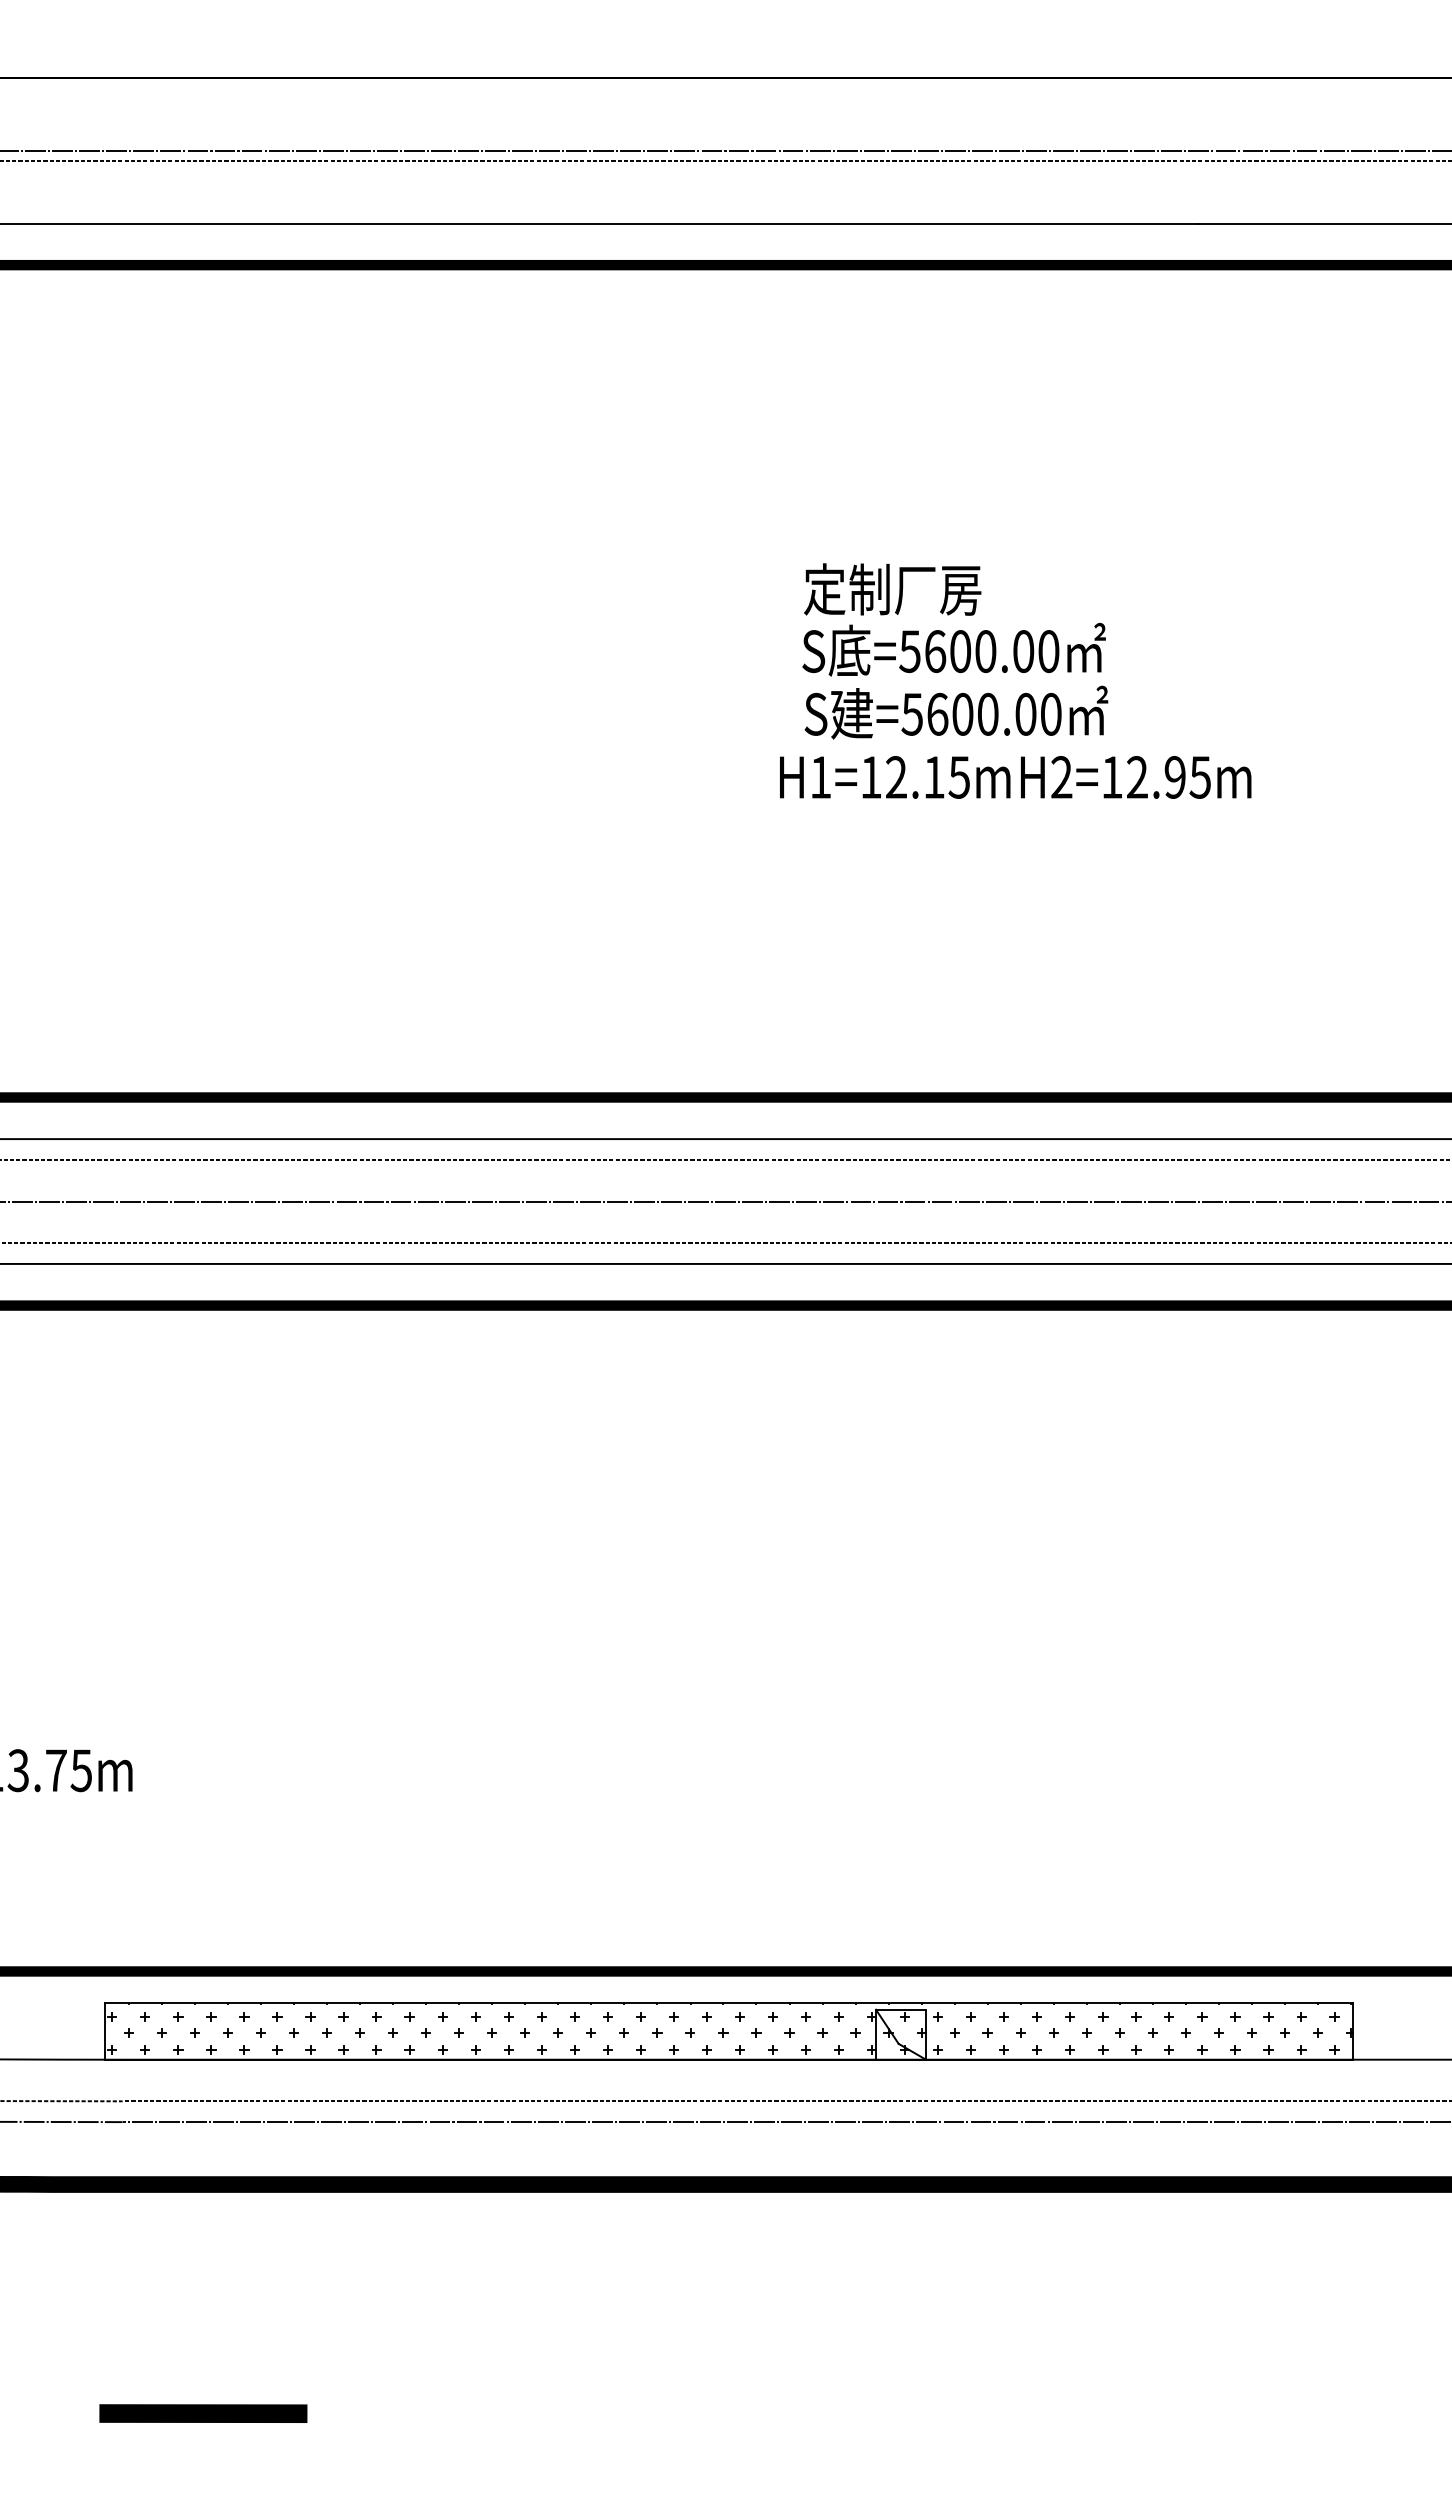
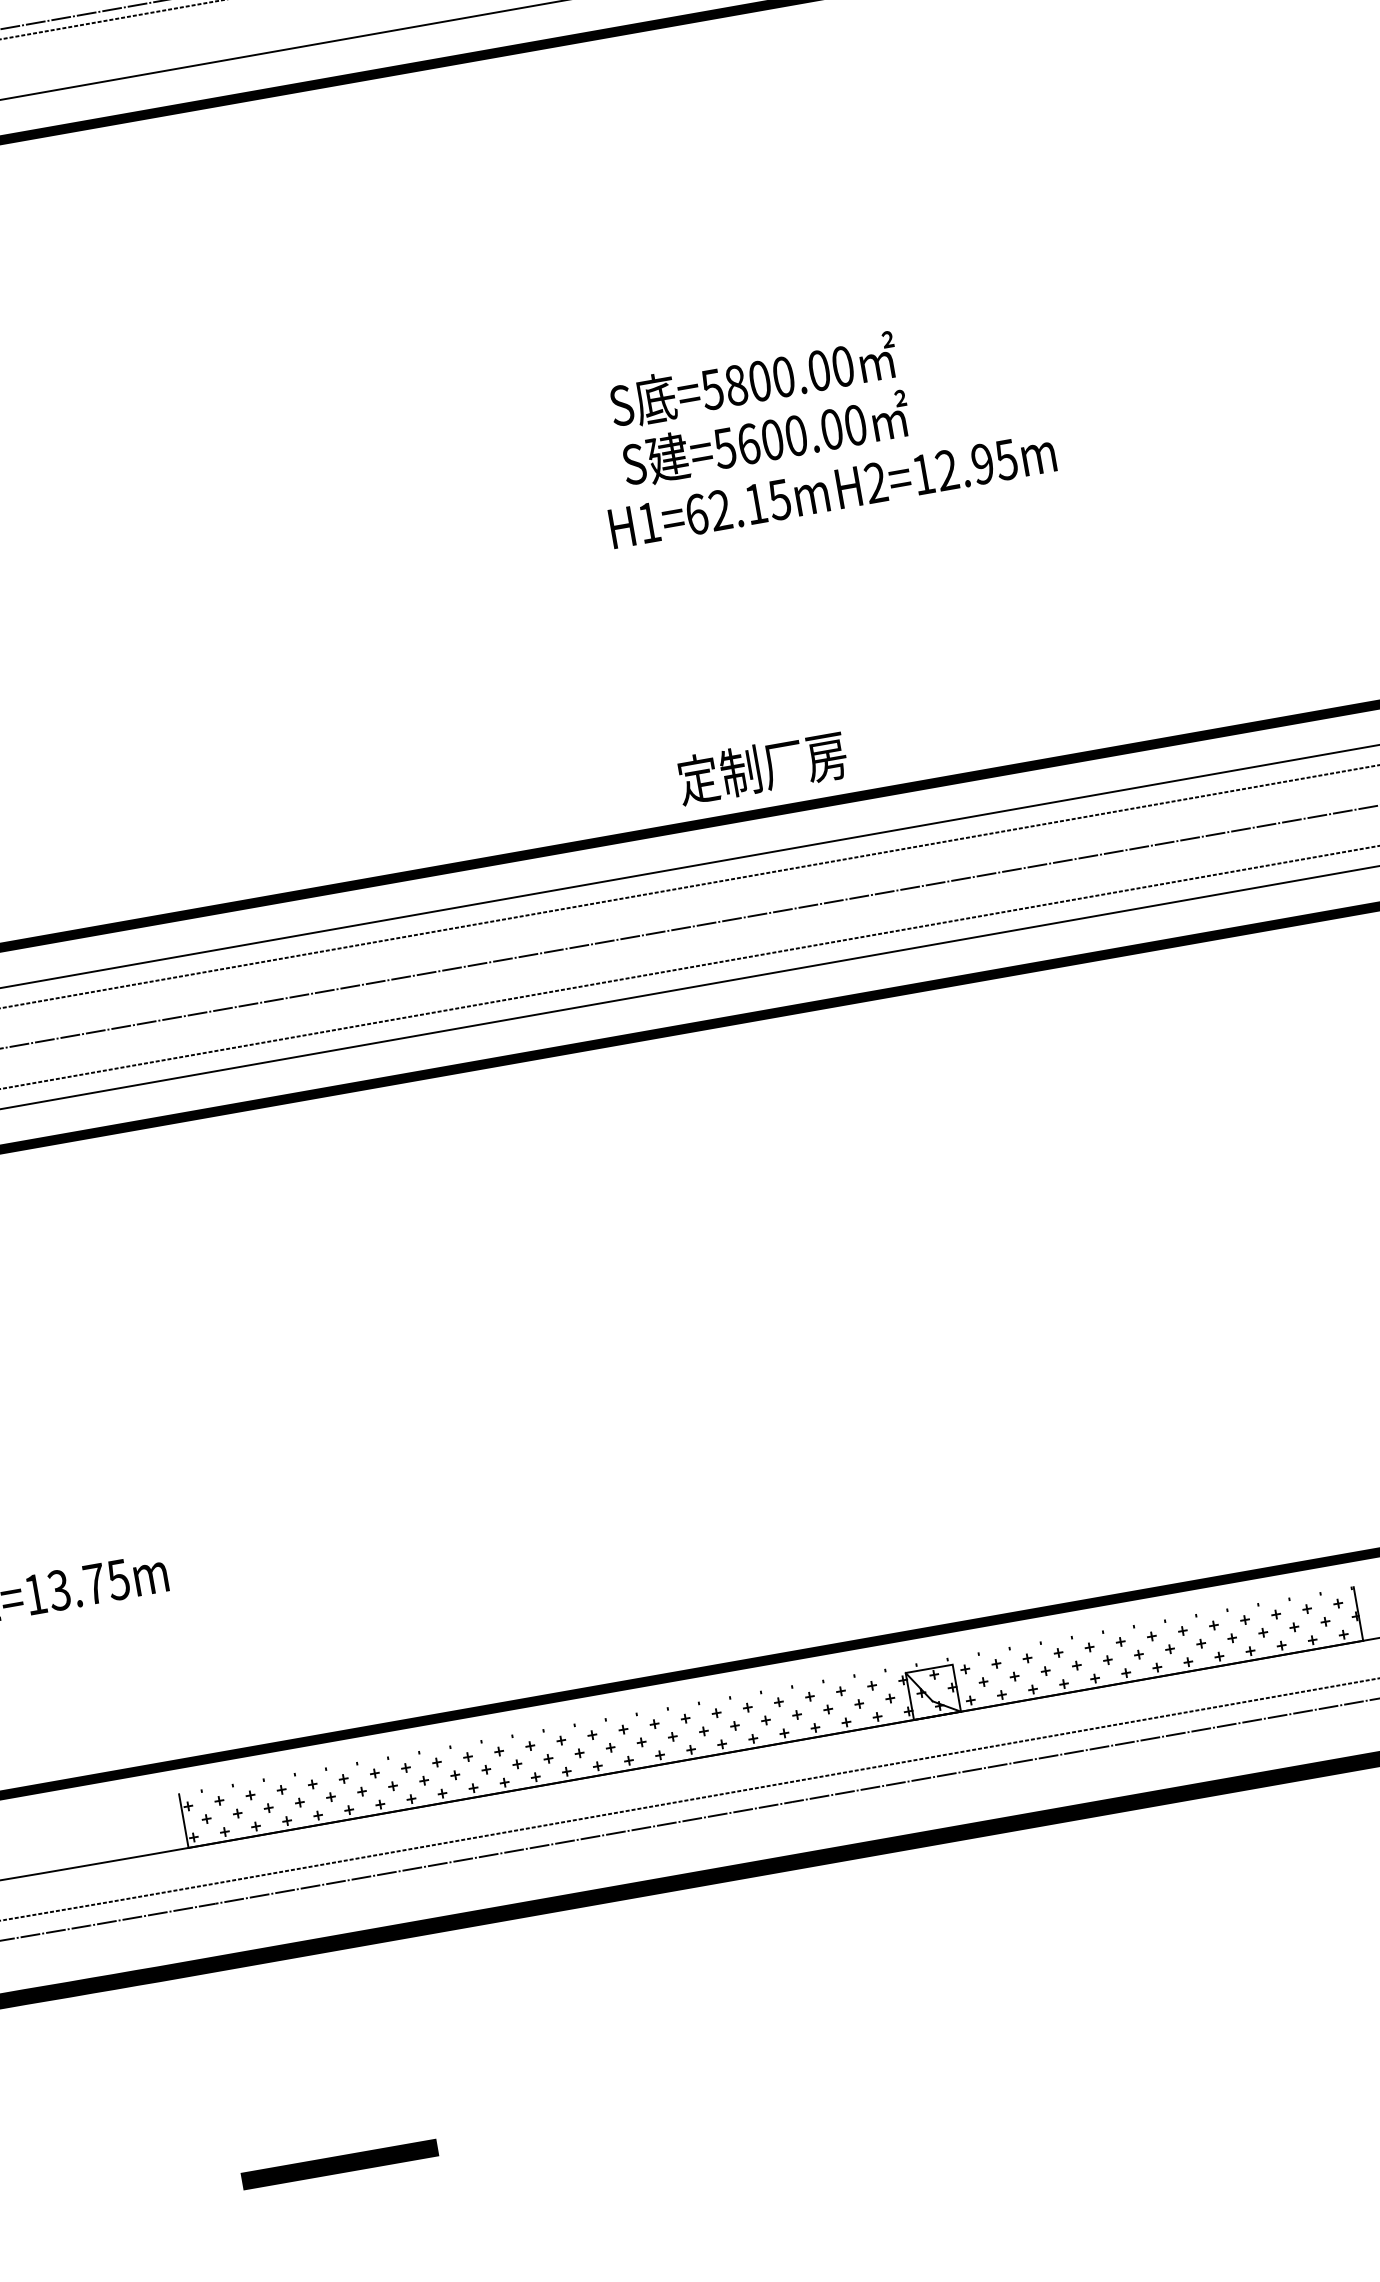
text: (892, 589) -> (762, 767), moved
text: (935, 651) -> (736, 385), =5600.00 -> =5800.00
text: (871, 777) -> (697, 514), H1=12.15m -> H1=62.15m
line: (728, 2002) -> (765, 1690), removed

